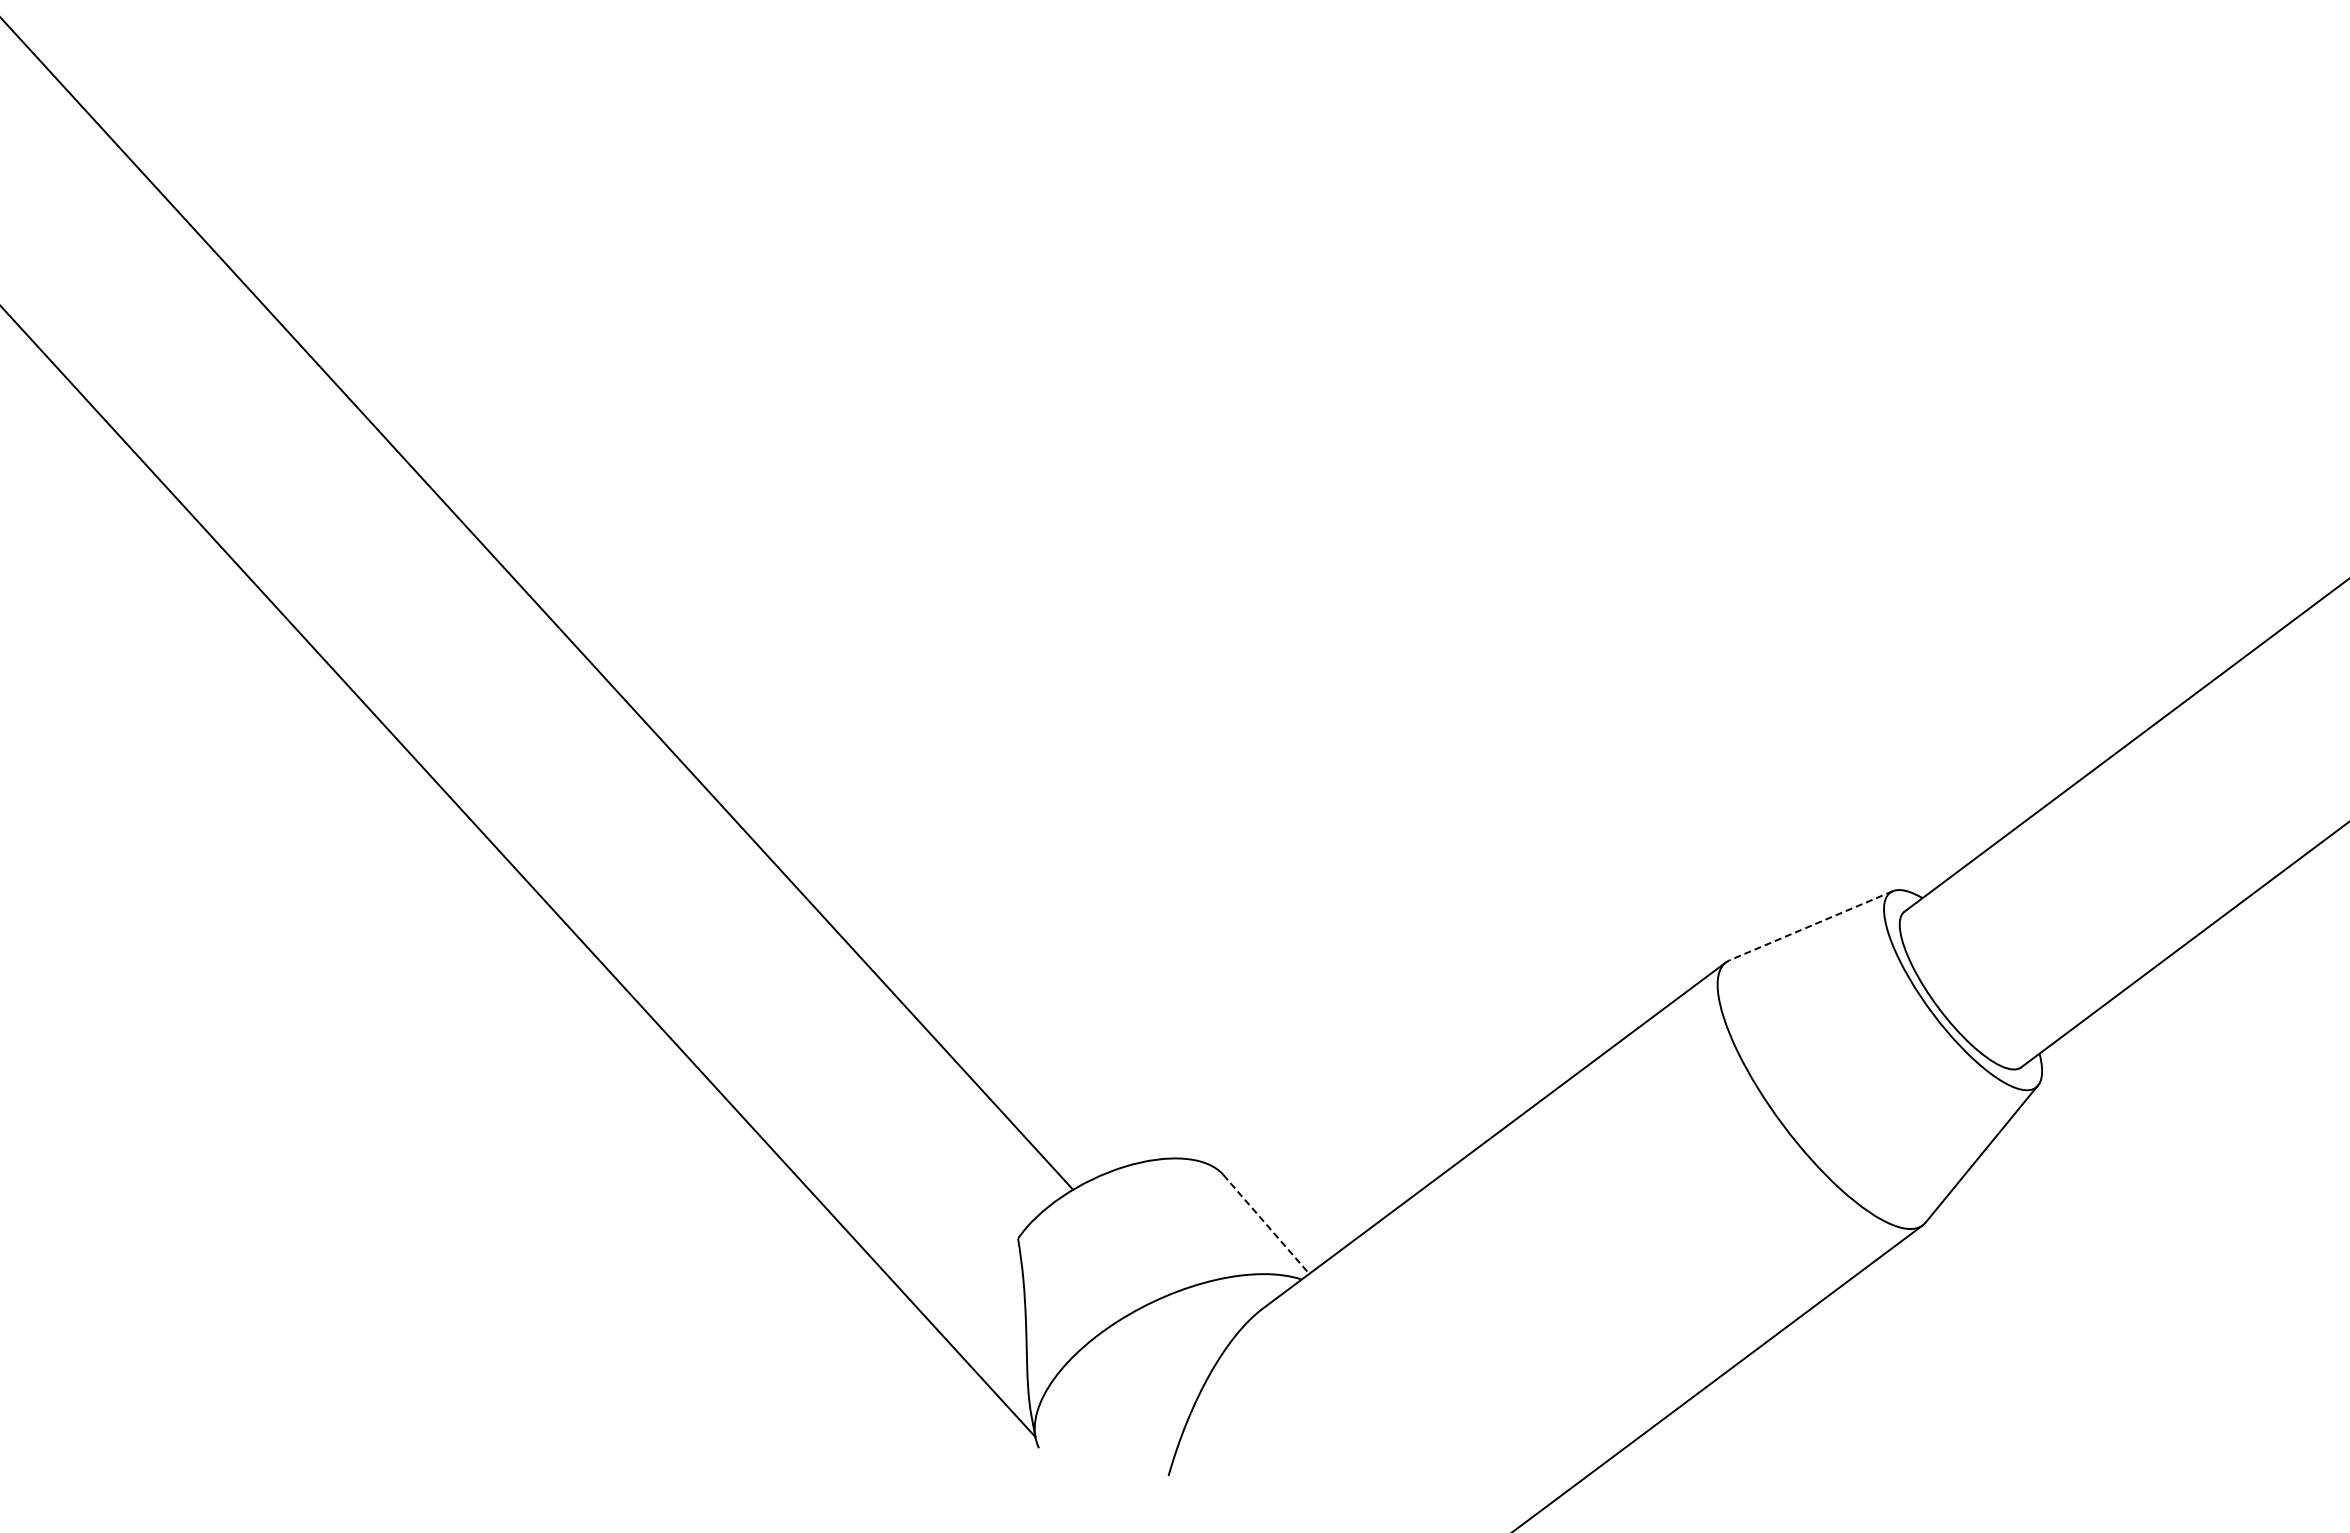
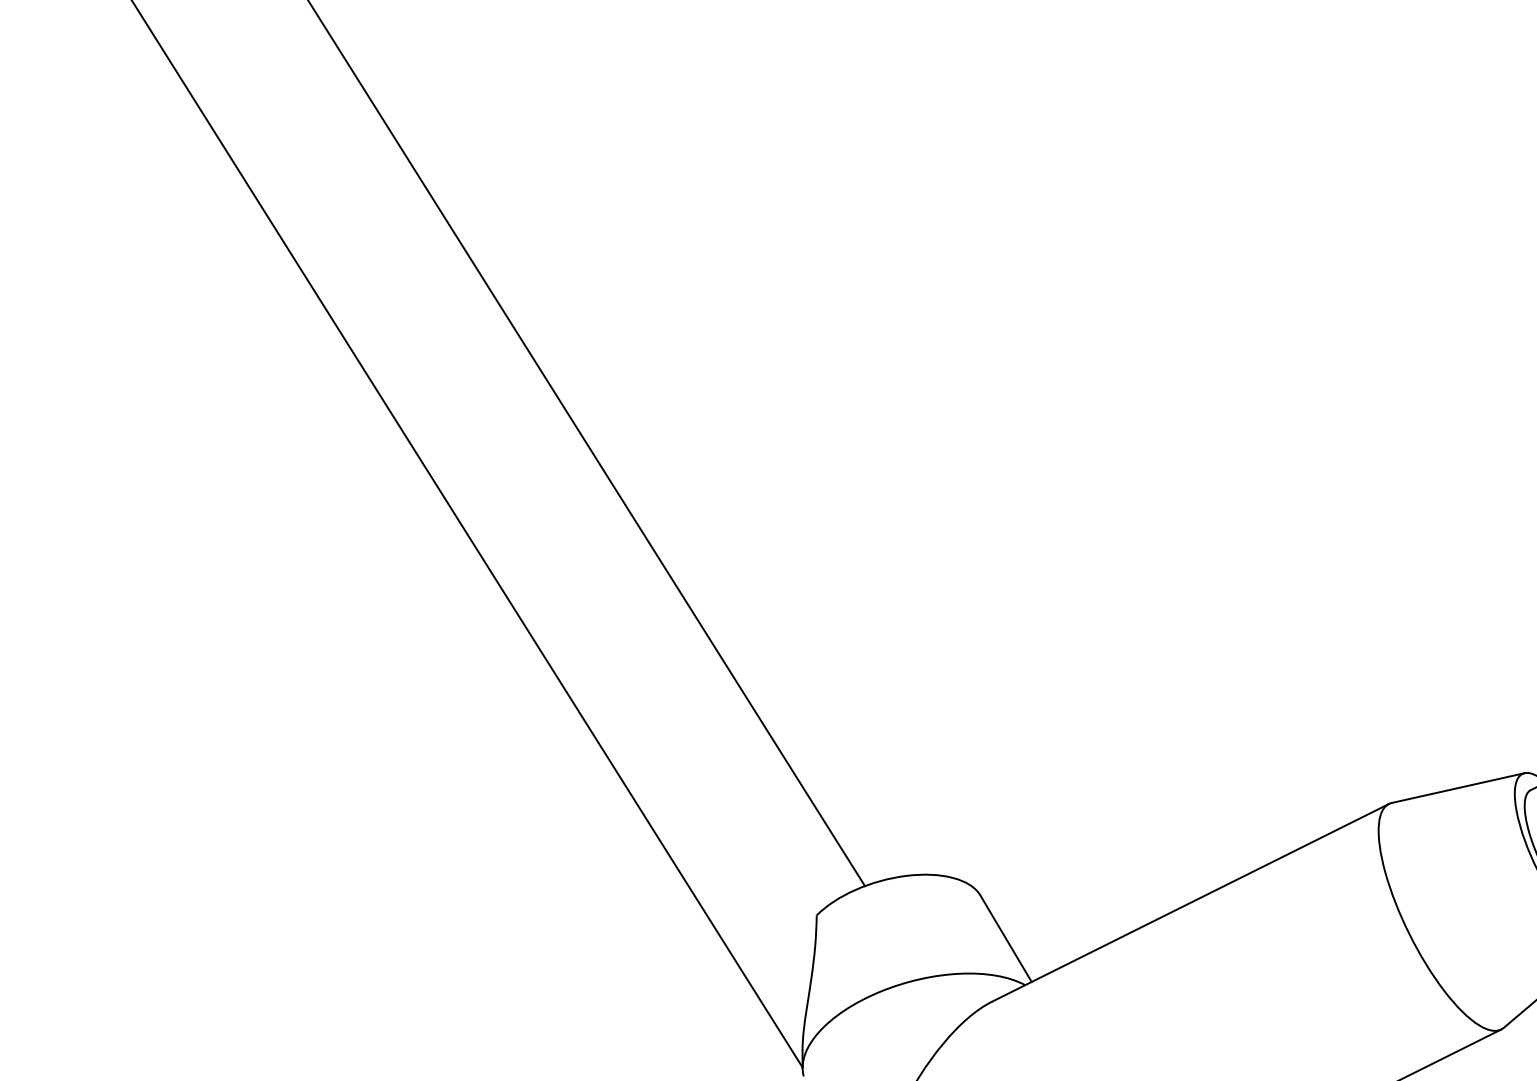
line: (1811, 925) -> (1458, 787), dashed -> solid
line: (1266, 1224) -> (1006, 938), dashed -> solid

